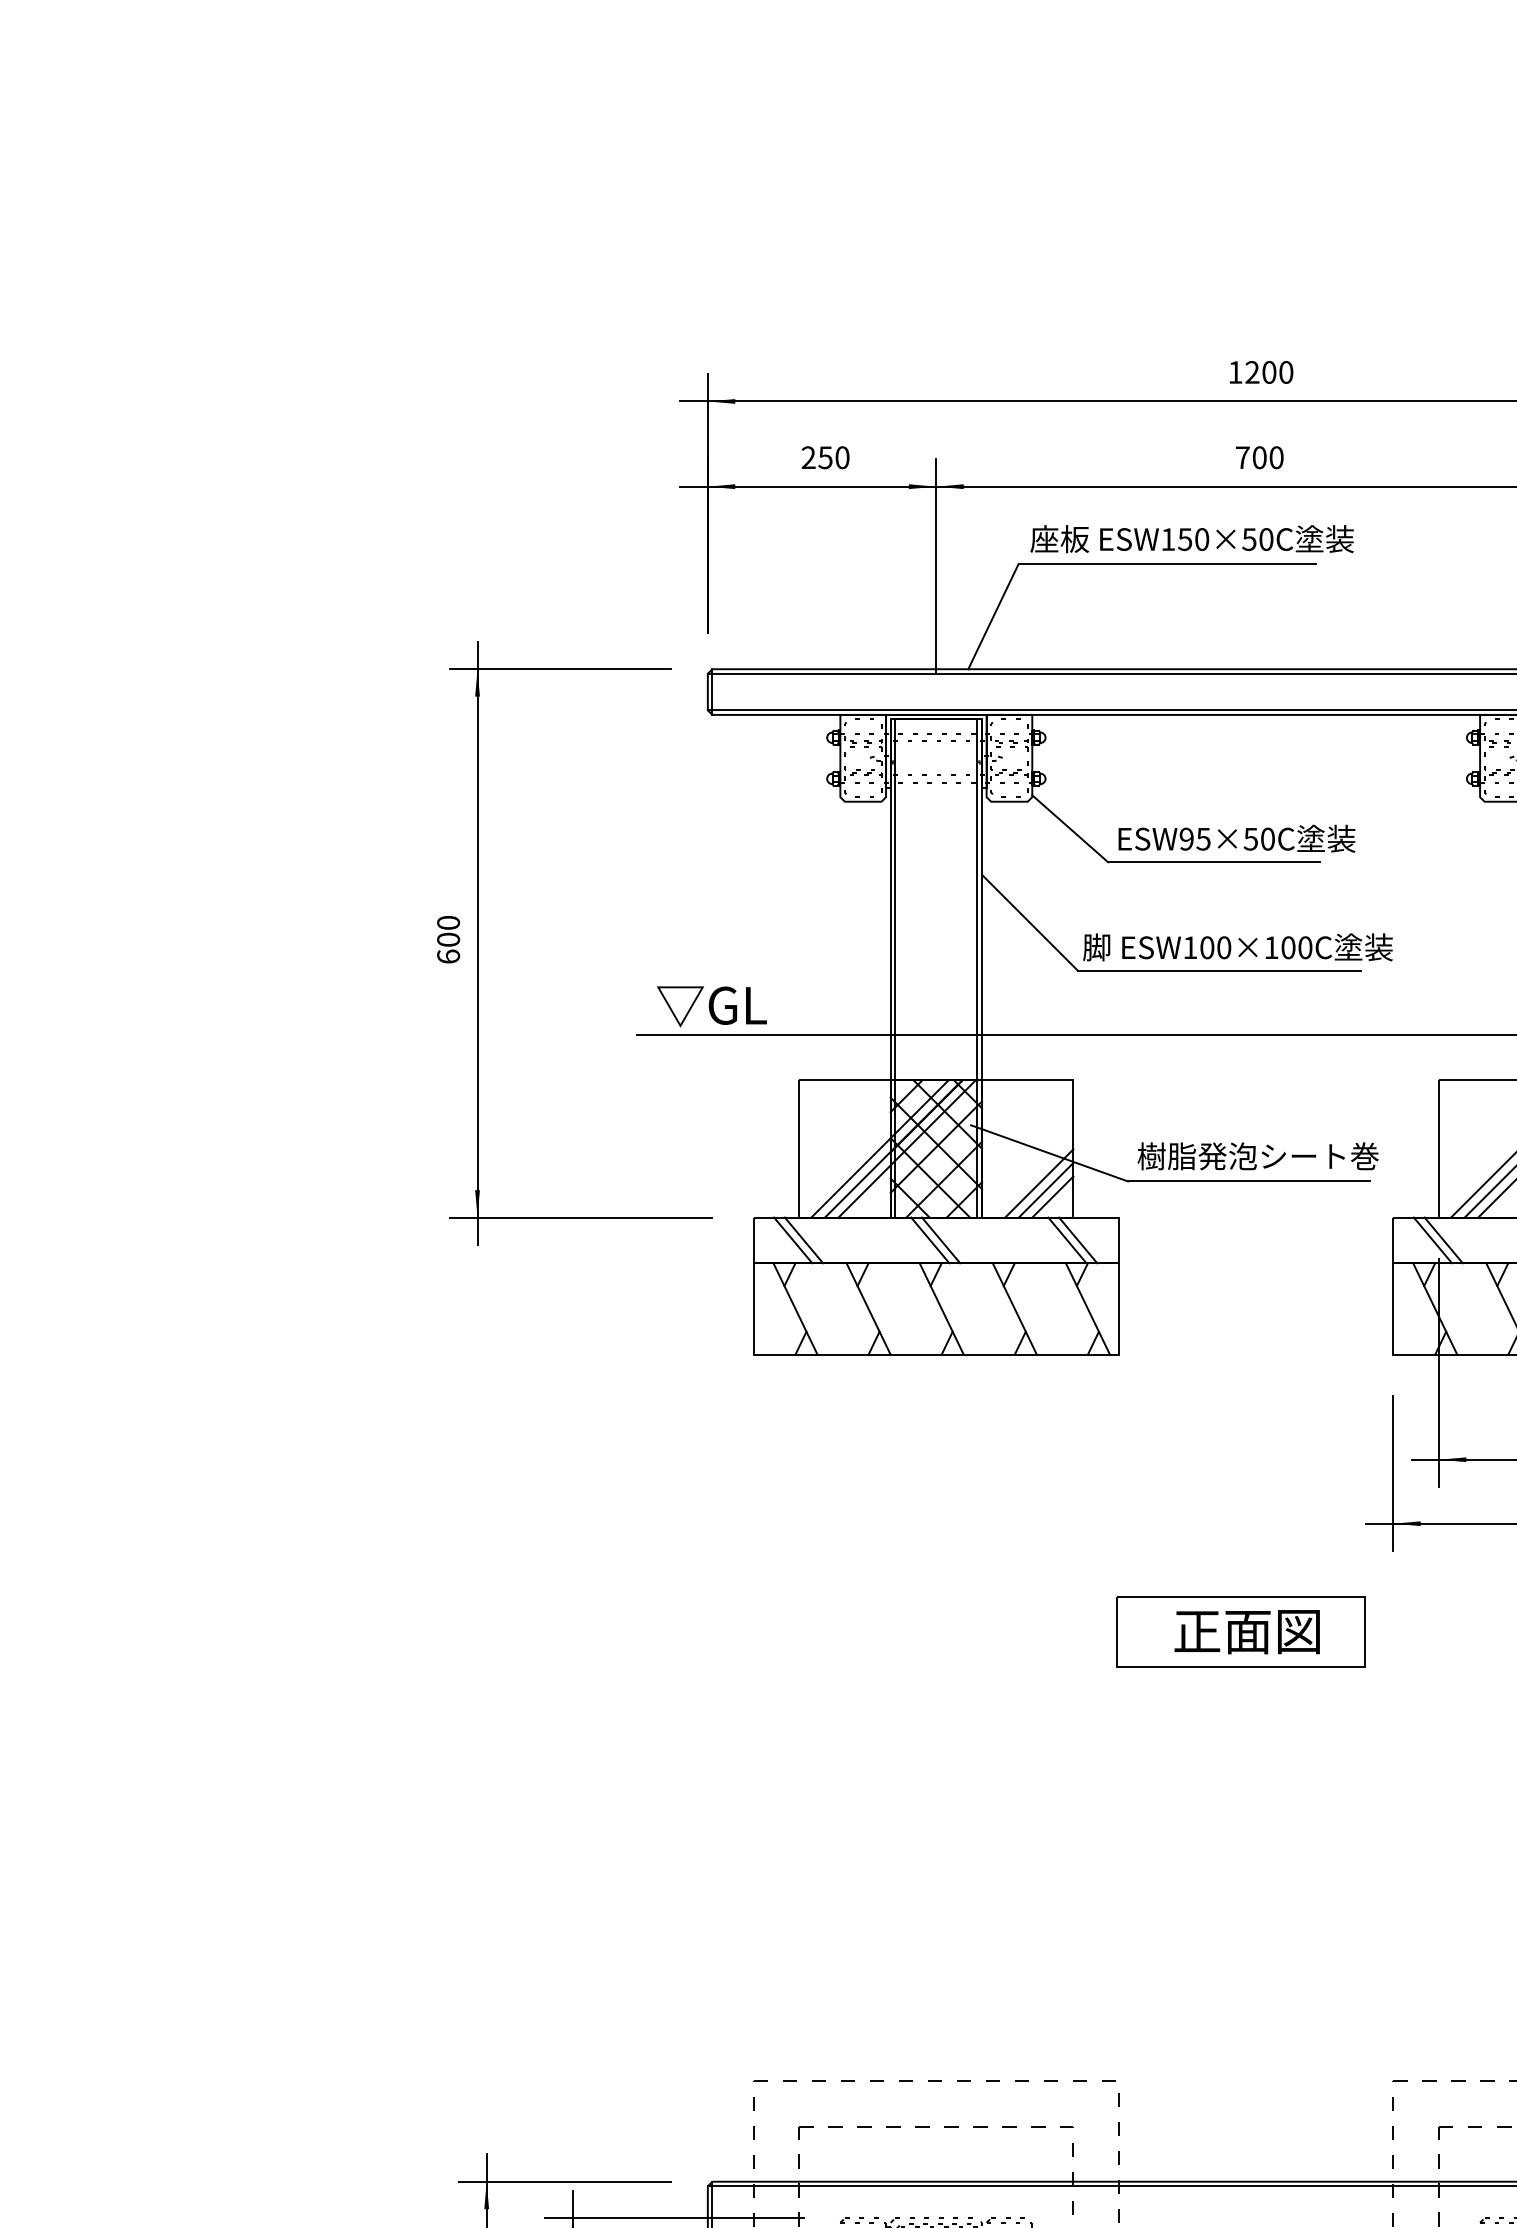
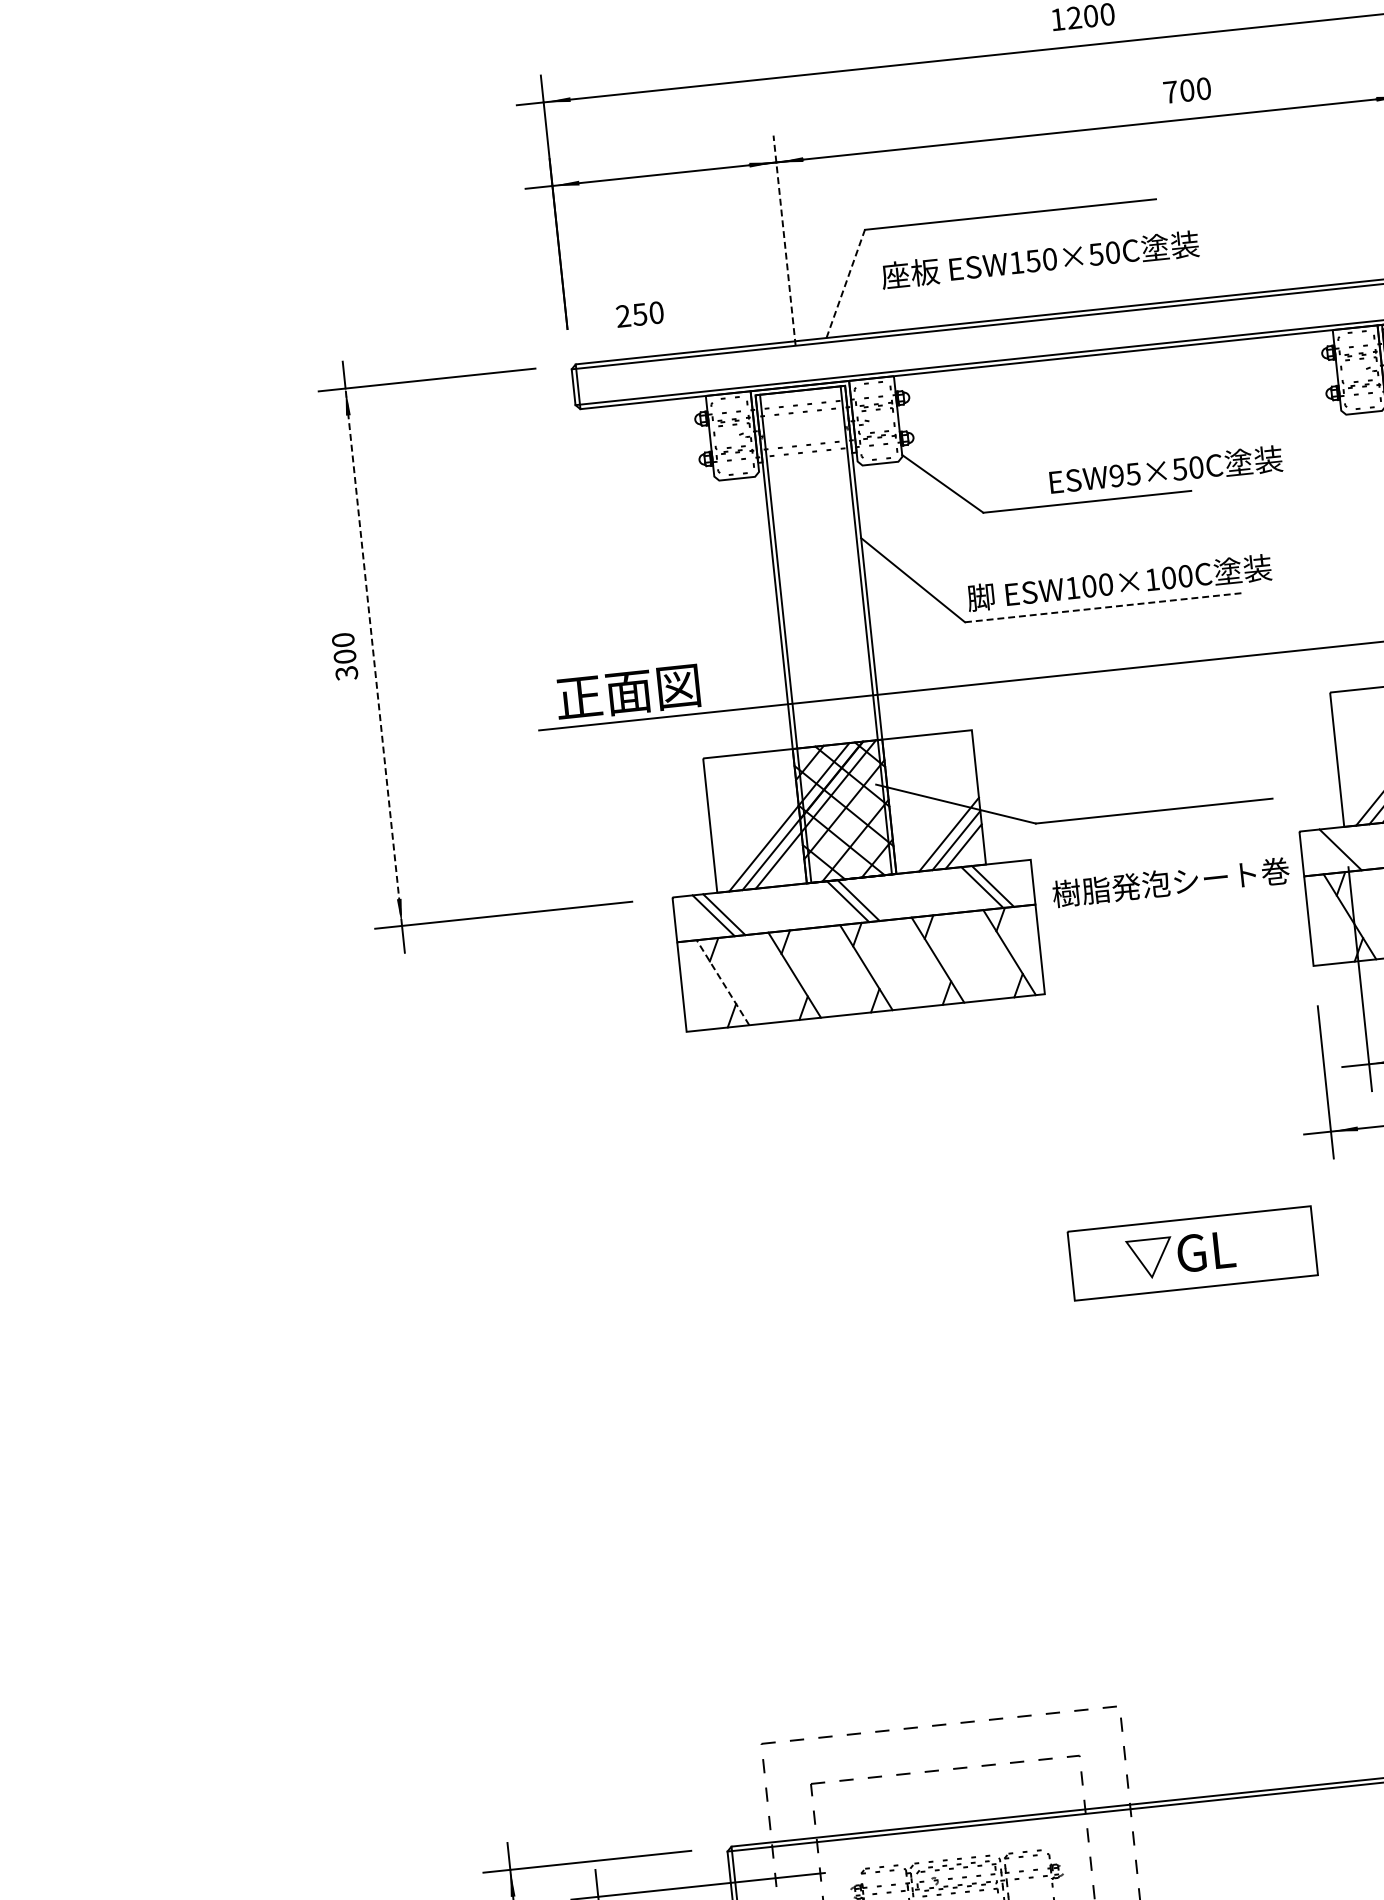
text: (825, 457) -> (639, 314), moved
text: (1259, 457) -> (1187, 90), moved
text: (1191, 539) -> (1039, 260), moved
line: (936, 566) -> (784, 240), solid -> dashed
line: (993, 616) -> (845, 283), solid -> dashed
text: (1236, 838) -> (1165, 470), moved
line: (477, 942) -> (373, 656), solid -> dashed
text: (448, 956) -> (346, 673), 600 -> 300
line: (1219, 970) -> (1103, 607), solid -> dashed
text: (729, 1006) -> (627, 693), ▽GL -> 正面図
text: (1257, 1156) -> (1170, 882), moved
line: (1443, 1240) -> (1351, 848), removed
line: (795, 1308) -> (723, 982), solid -> dashed
text: (1246, 1632) -> (1198, 1253), 正面図 -> ▽GL

